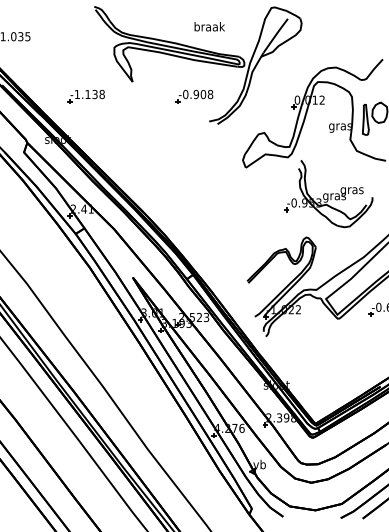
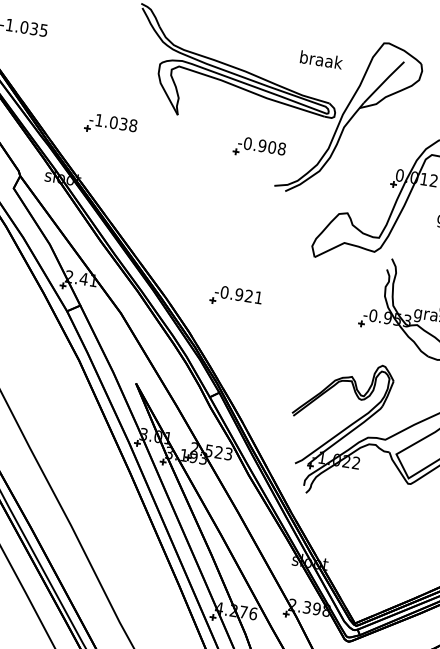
text: (209, 26) -> (321, 59), moved
text: (87, 94) -> (113, 122), -1.138 -> -1.038
part: (193, 205) -> (234, 297), added

